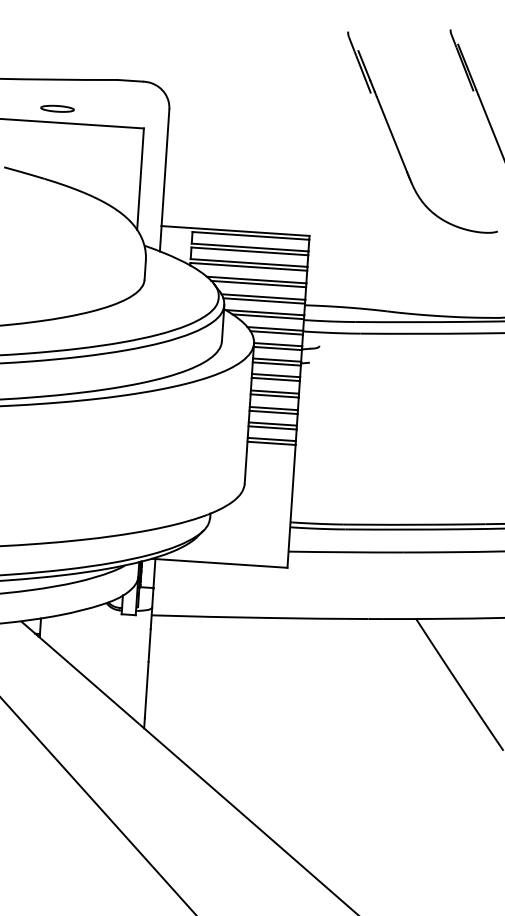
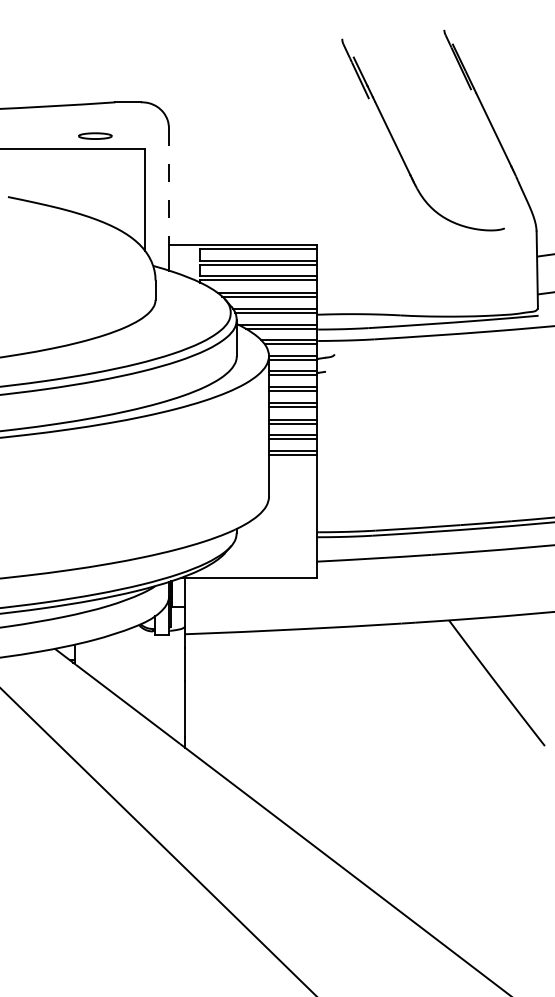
part: (57, 108) -> (95, 135), moved
line: (164, 168) -> (168, 187), solid -> dashed

